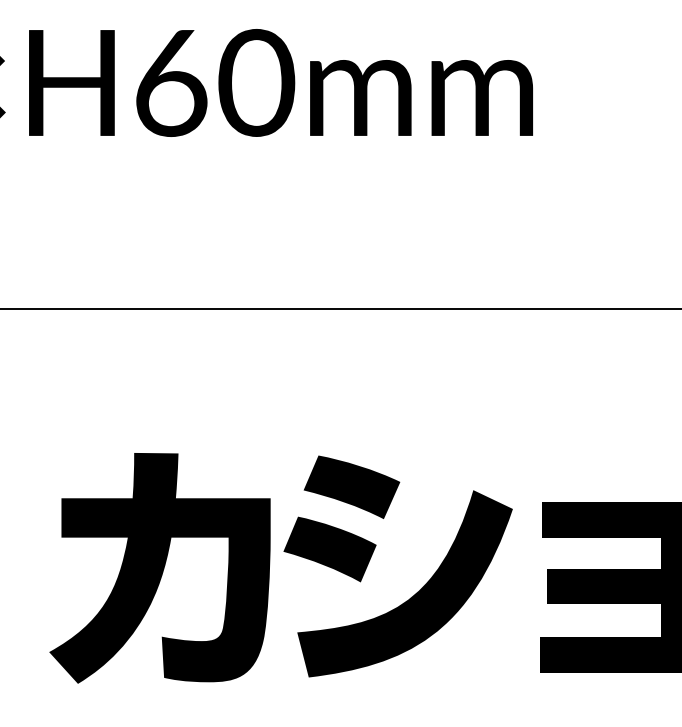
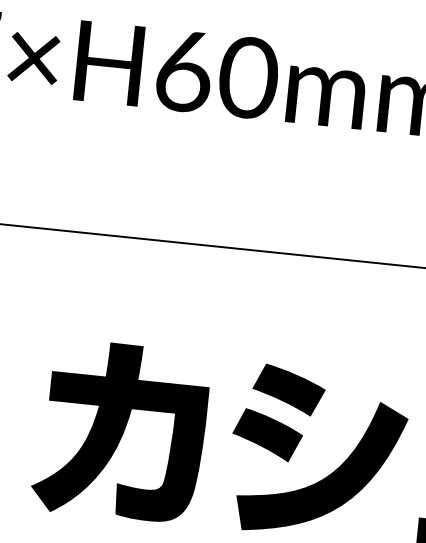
part: (159, 568) -> (120, 431), moved

